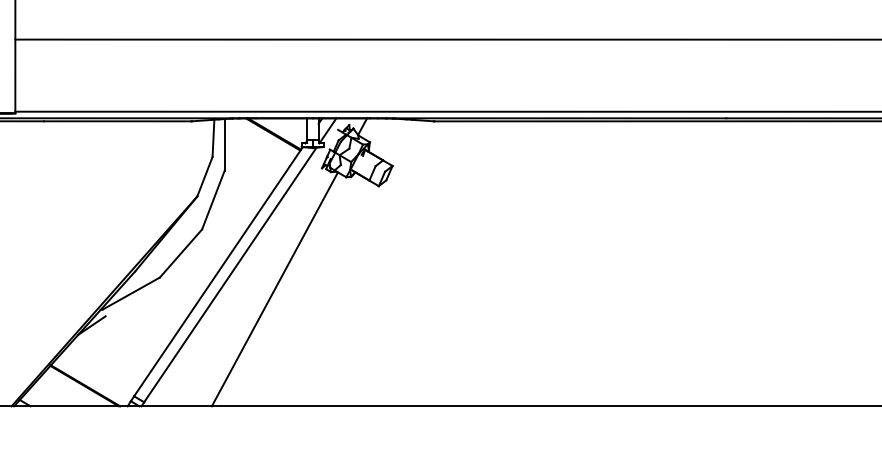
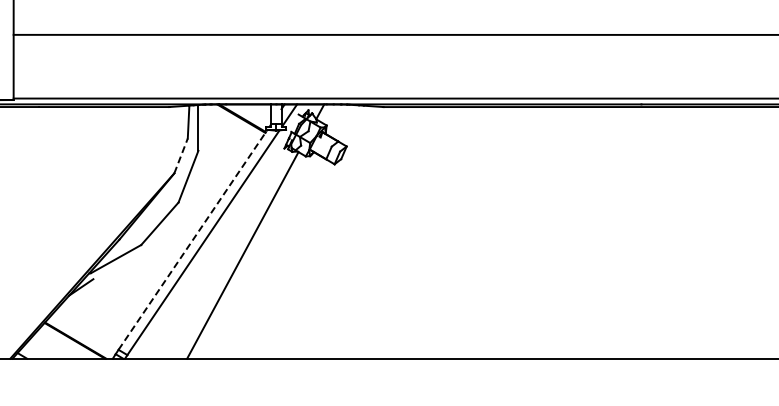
line: (205, 176) -> (181, 155), solid -> dashed
line: (219, 271) -> (193, 239), solid -> dashed

